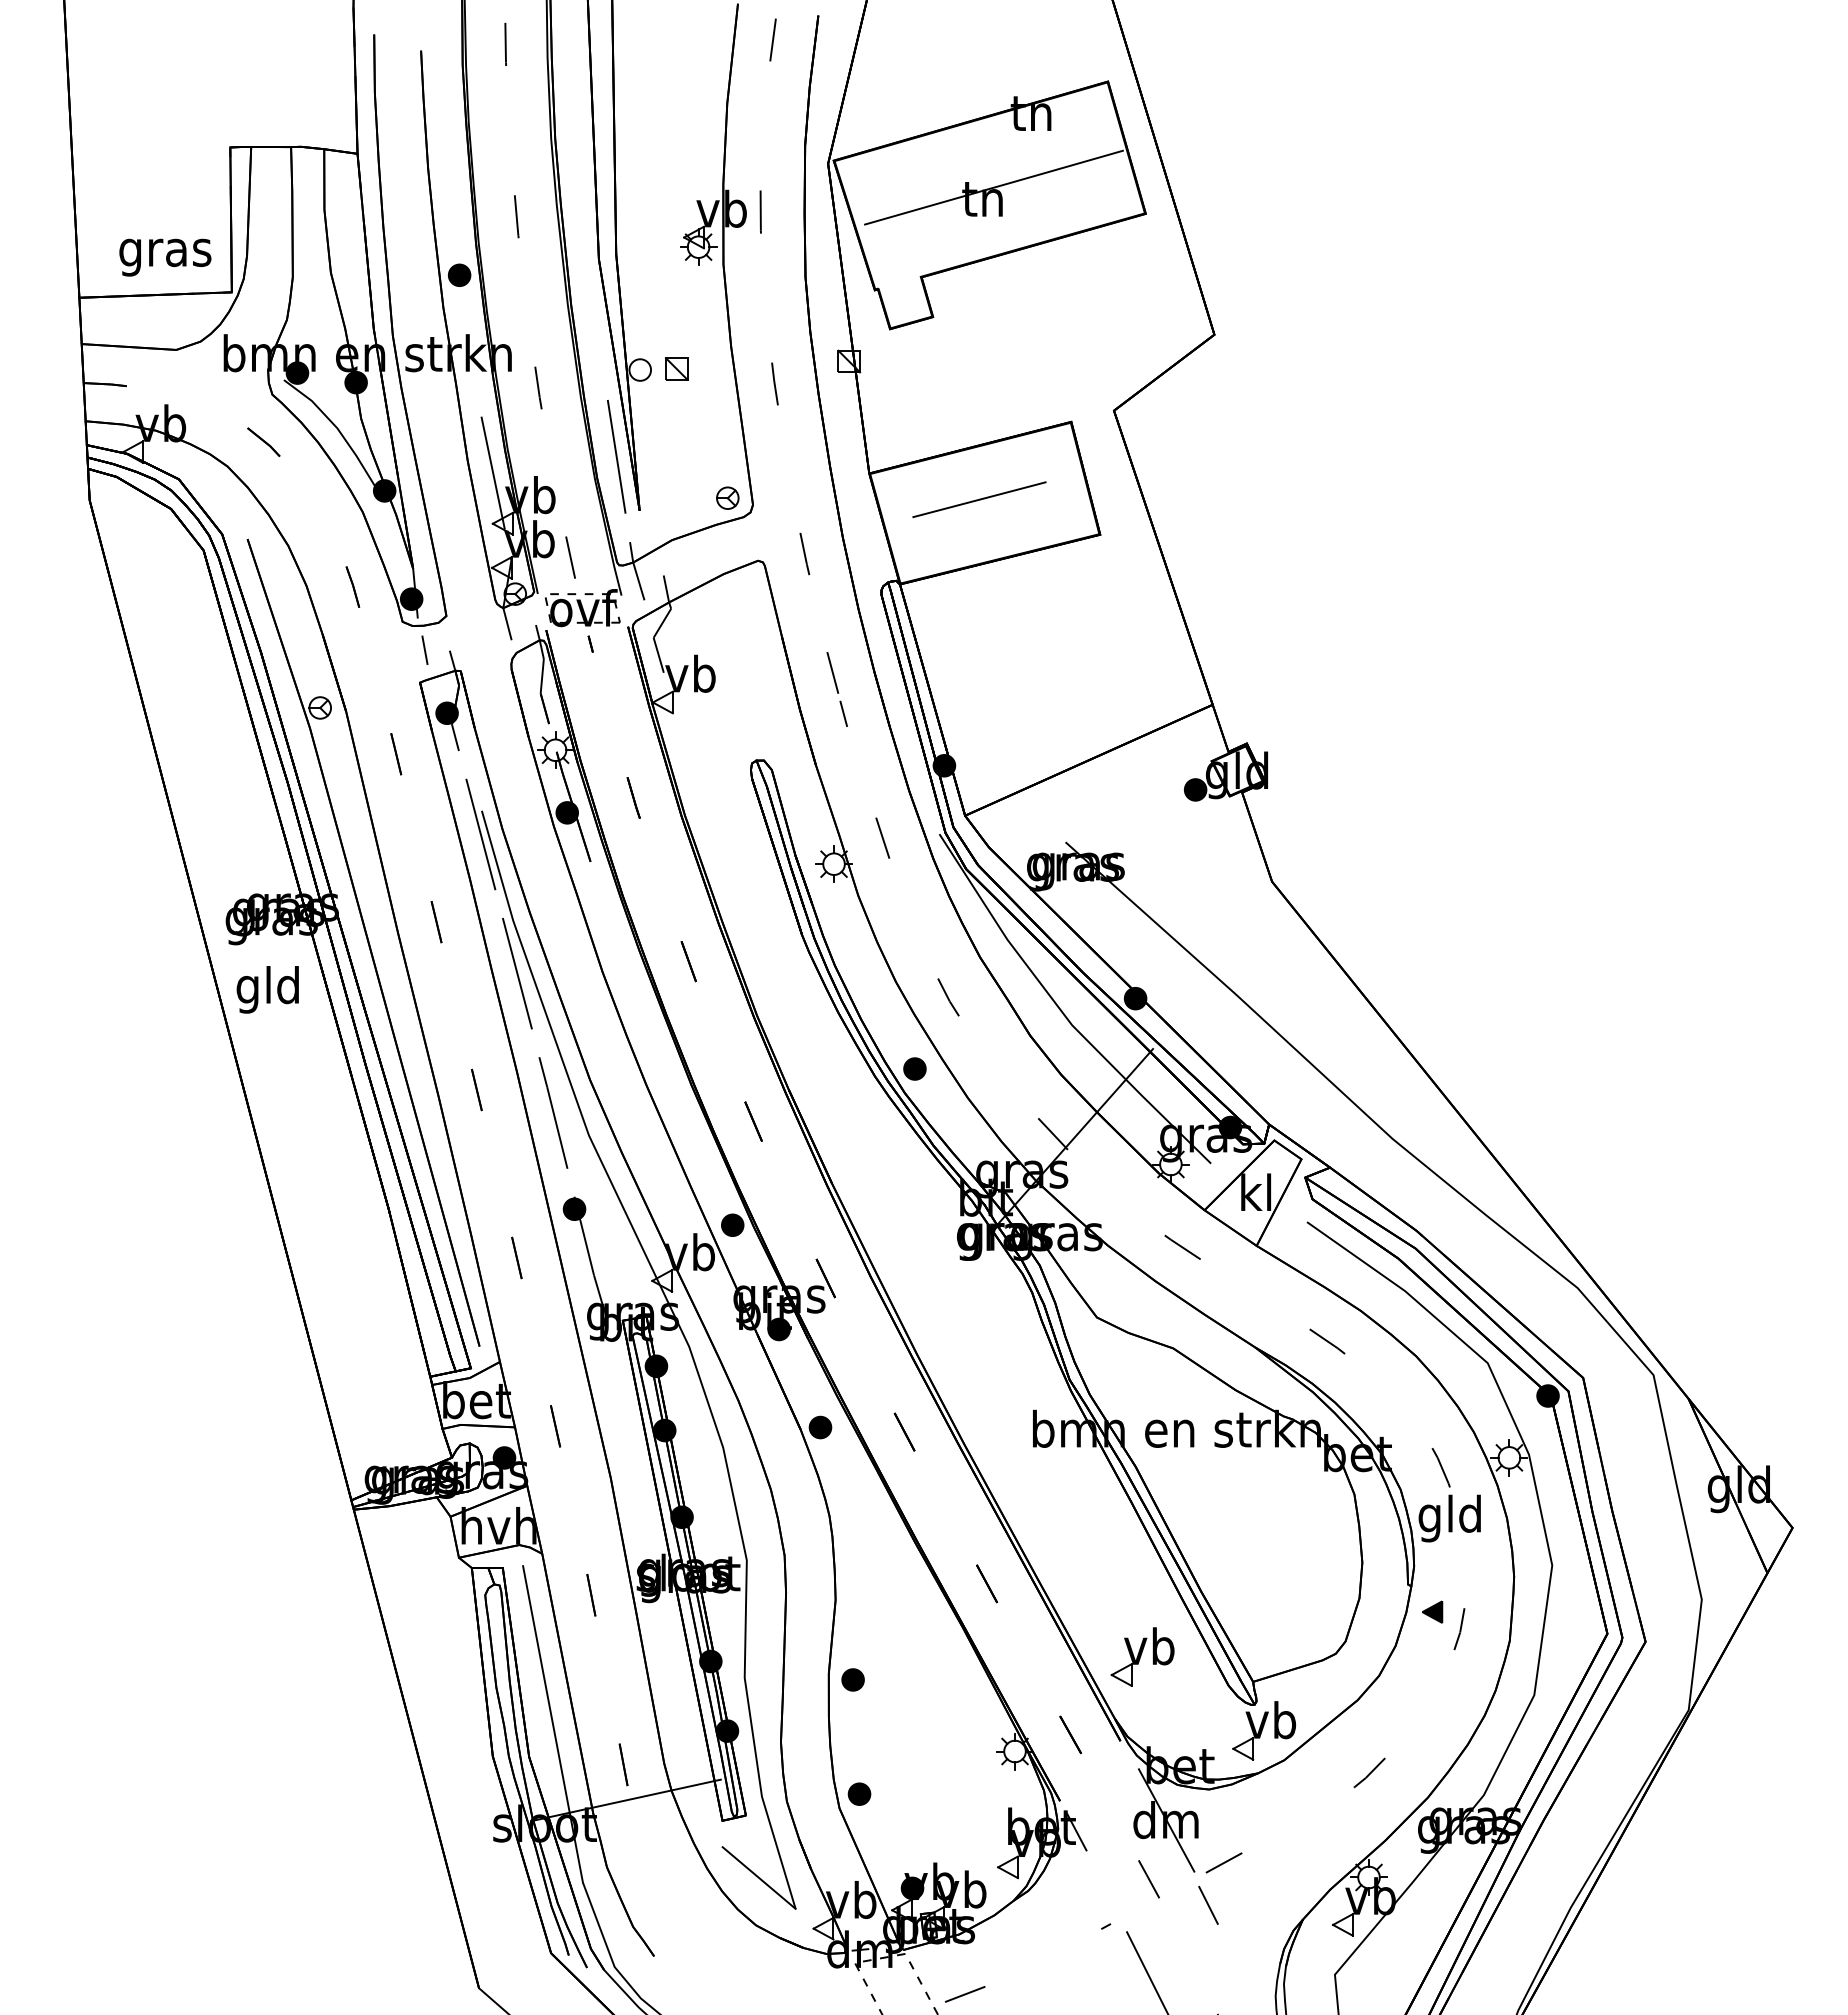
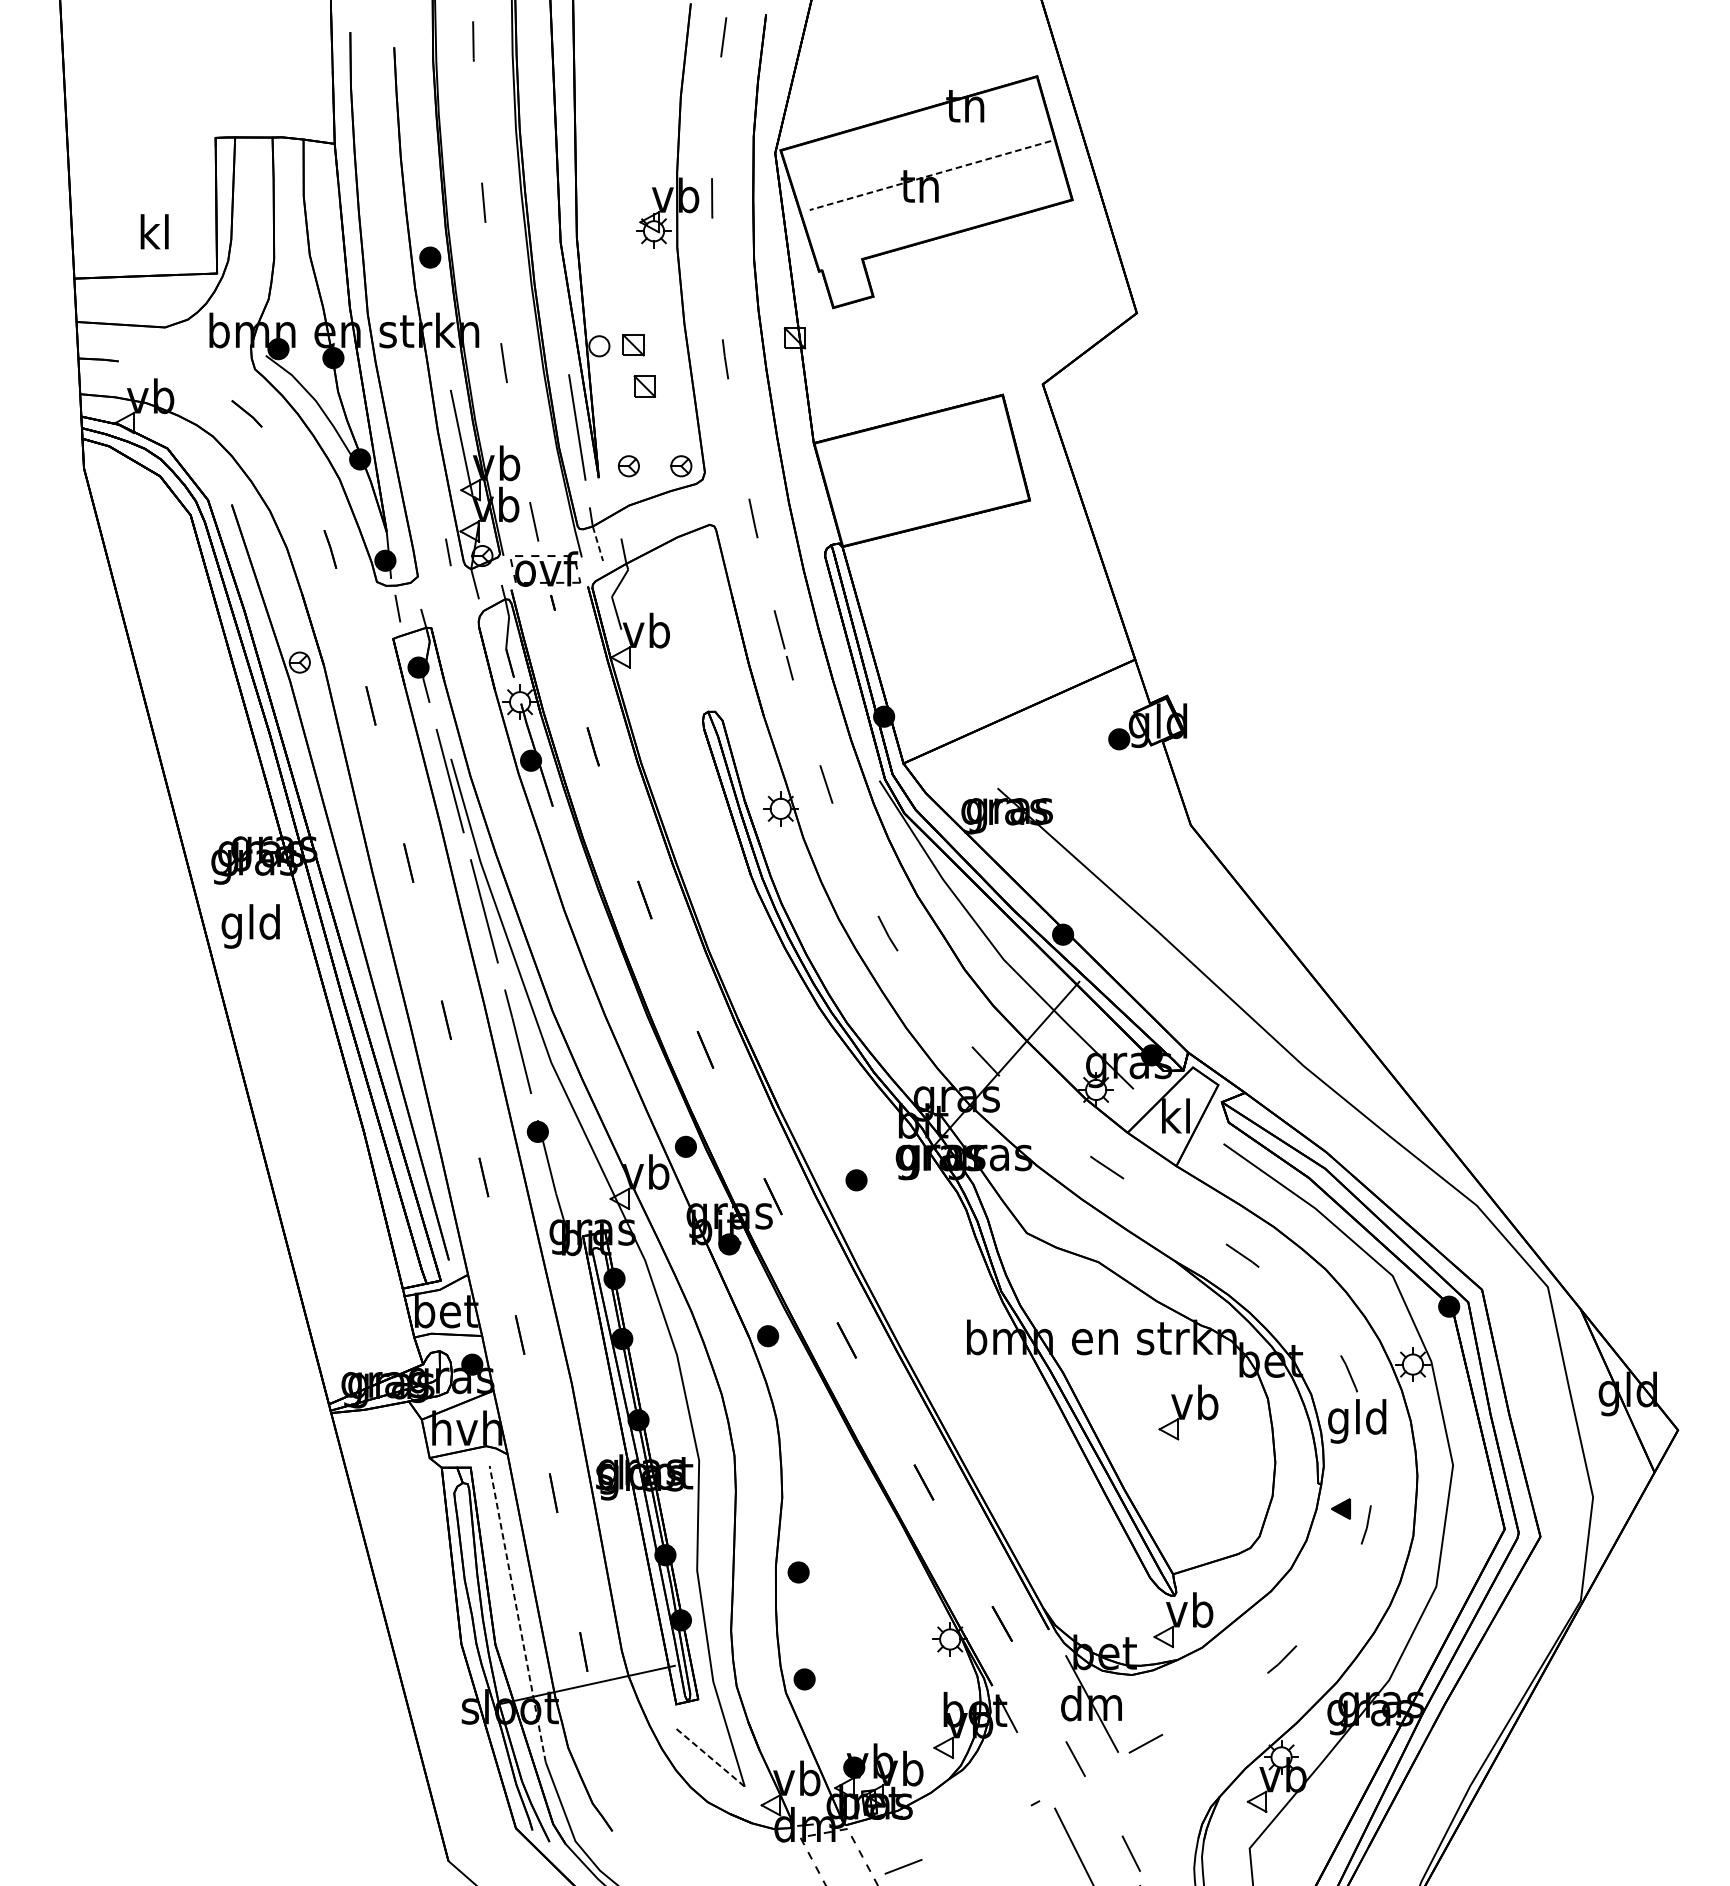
line: (993, 187) -> (930, 175), solid -> dashed
text: (165, 252) -> (154, 236), gras -> kl
part: (688, 412) -> (644, 386), added
part: (671, 497) -> (628, 465), added
line: (979, 499) -> (916, 467), removed
line: (638, 581) -> (597, 544), solid -> dashed
line: (478, 589) -> (447, 551), added
part: (914, 1068) -> (856, 1179), moved
part: (1142, 1656) -> (1188, 1411), moved
line: (552, 1723) -> (517, 1613), solid -> dashed
line: (759, 1878) -> (711, 1758), solid -> dashed
line: (1208, 1905) -> (1131, 1853), moved

